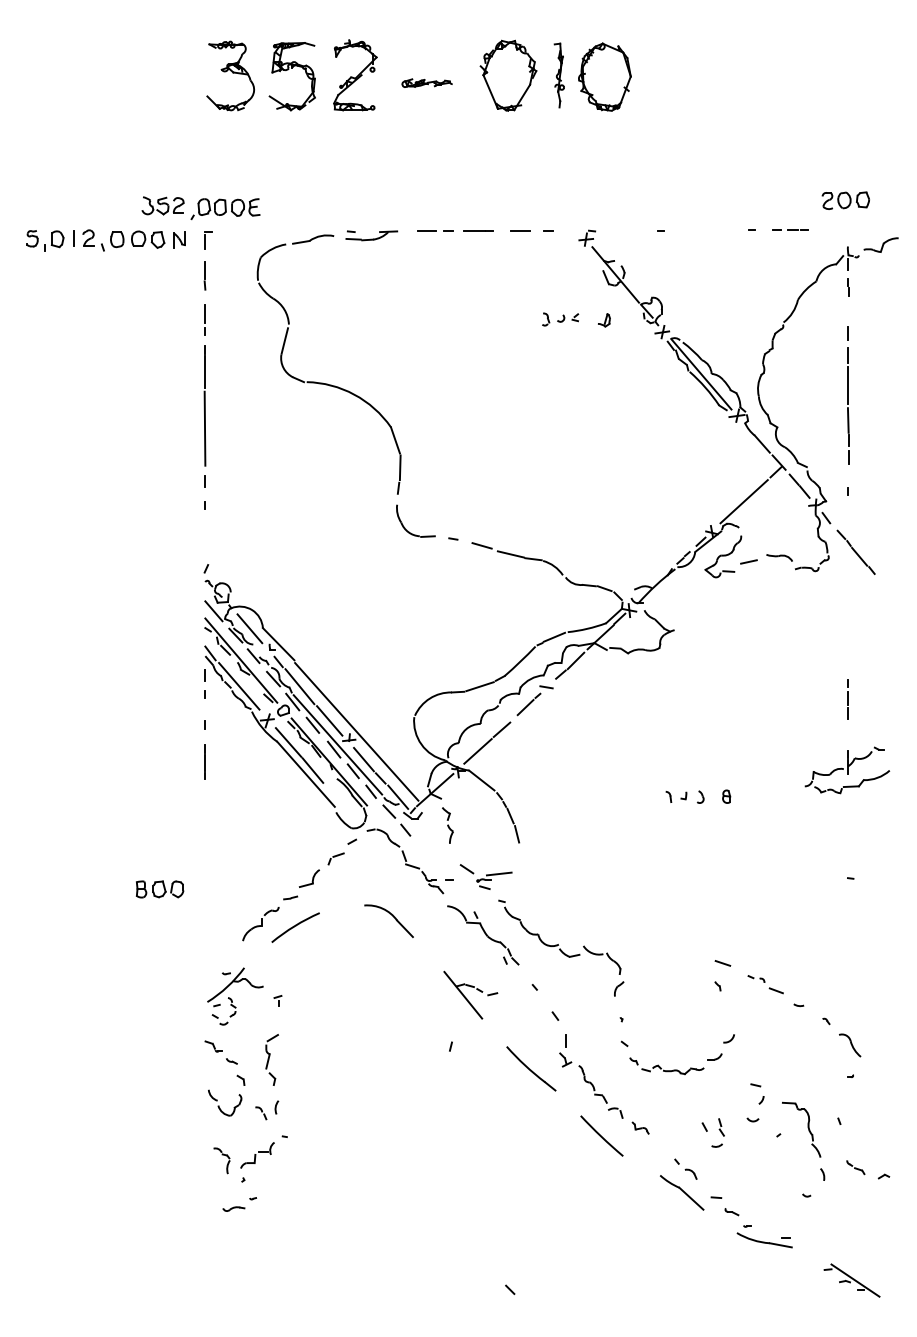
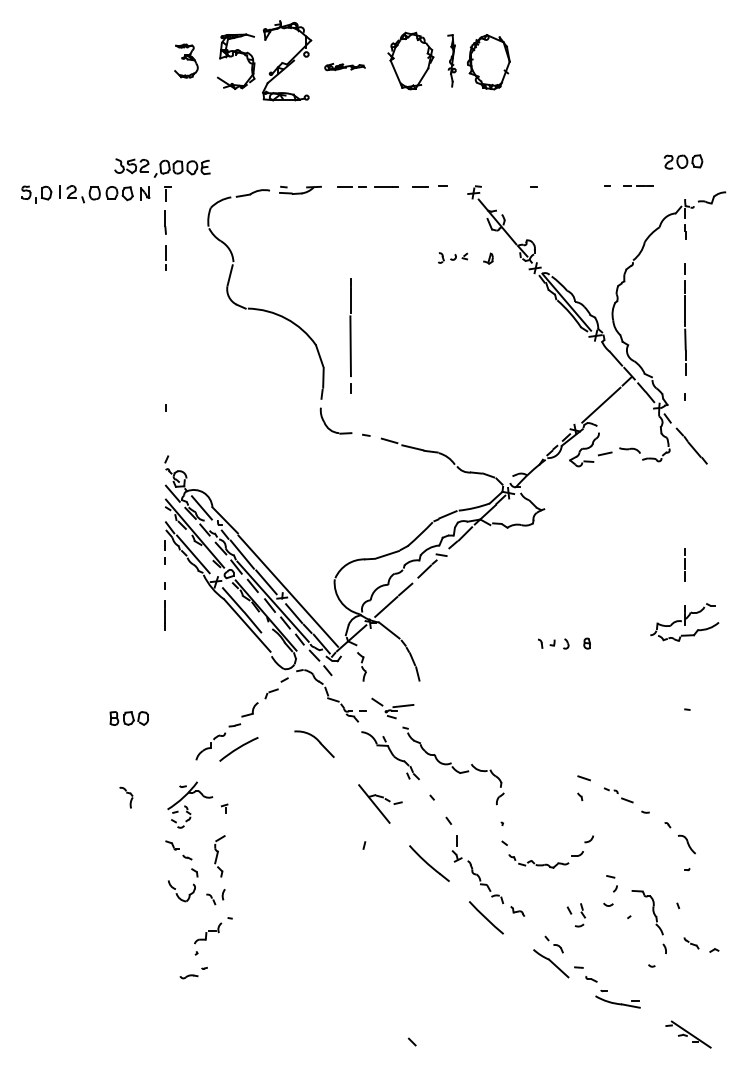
part: (230, 75) -> (186, 60), size x0.6
part: (355, 75) -> (287, 60), size x1.4
line: (204, 415) -> (350, 335), moved
part: (222, 1160) -> (126, 797), moved

